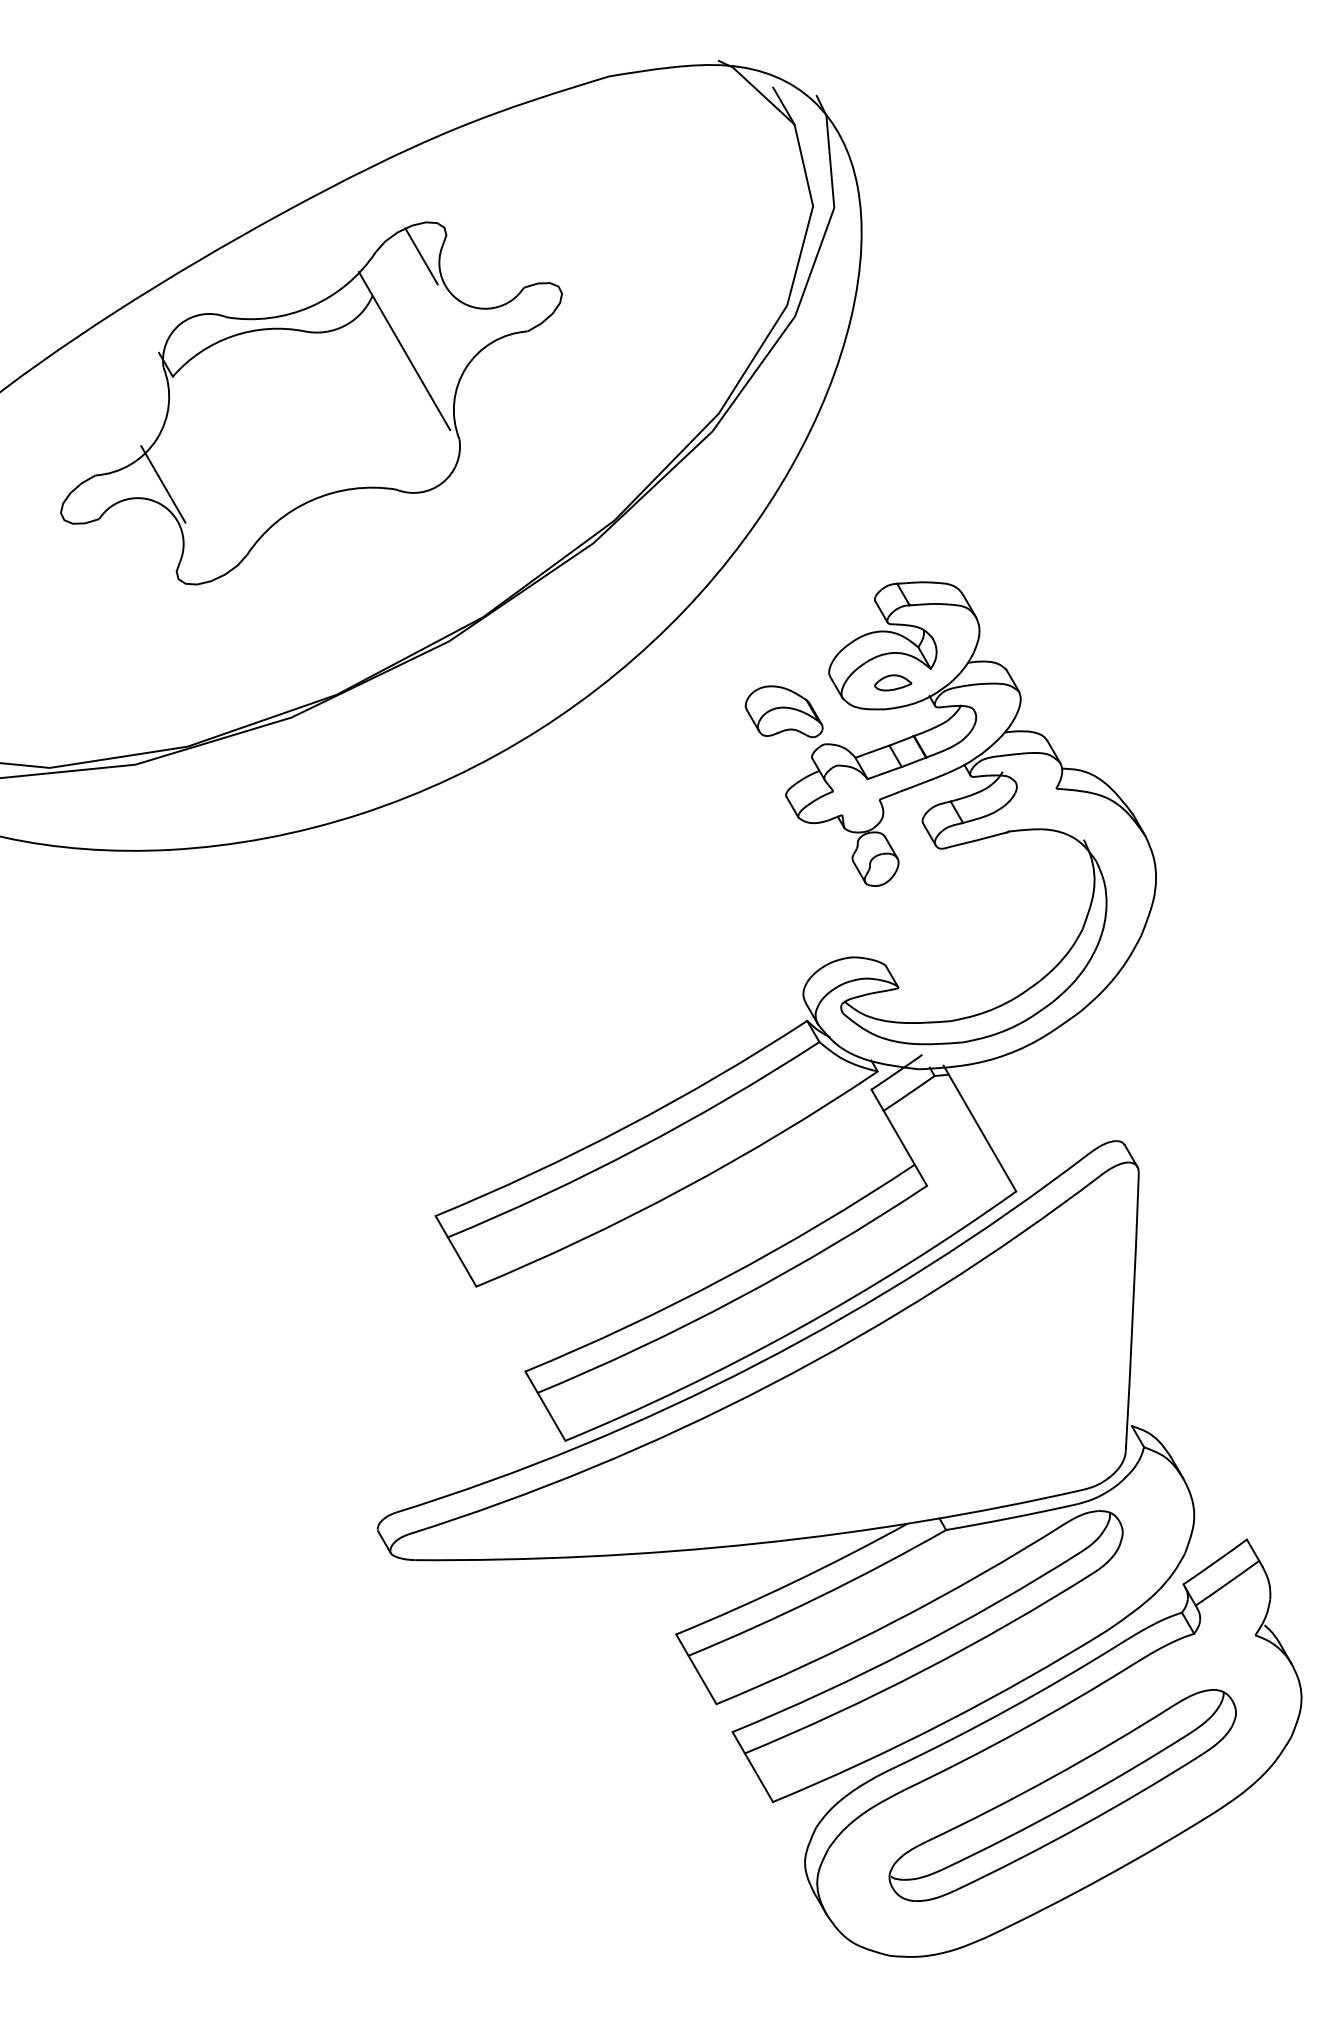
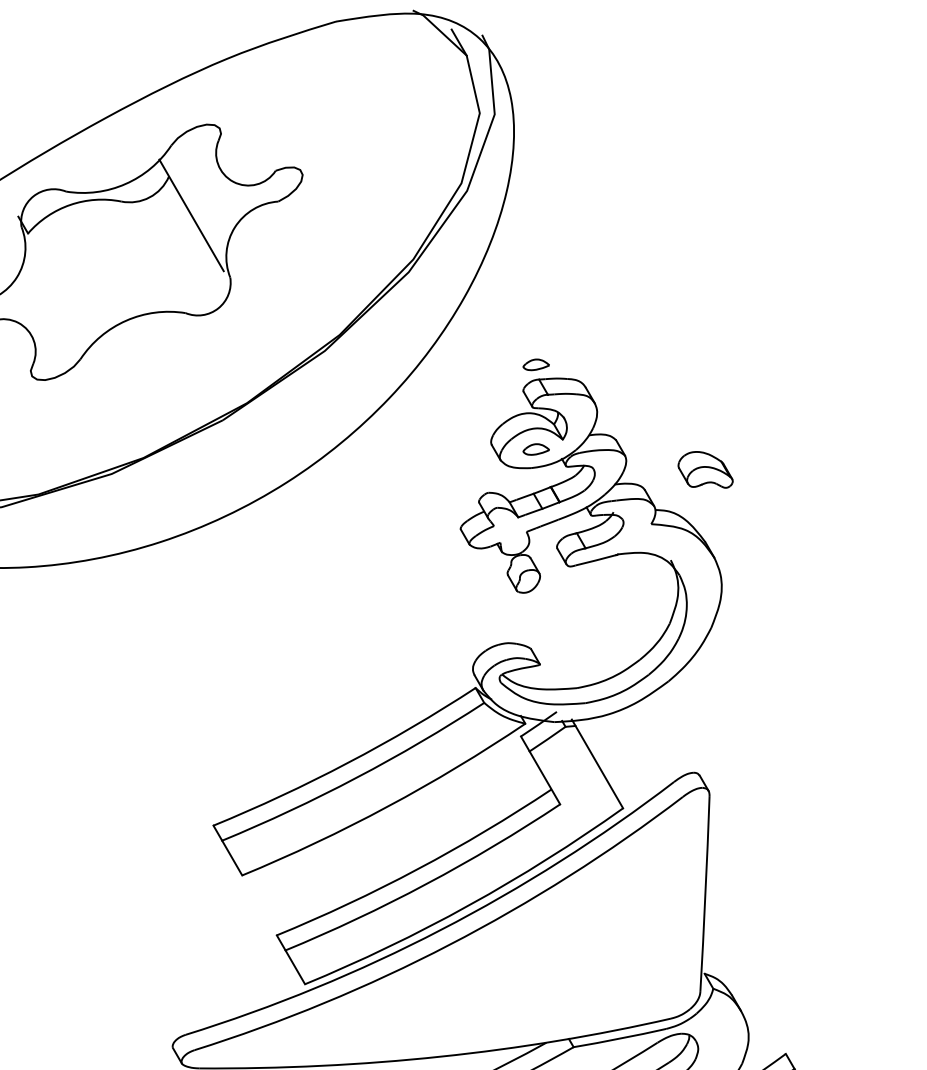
line: (421, 256) -> (203, 148), removed
line: (163, 484) -> (21, 309), removed
part: (893, 562) -> (536, 364), added
part: (783, 711) -> (705, 469), moved

